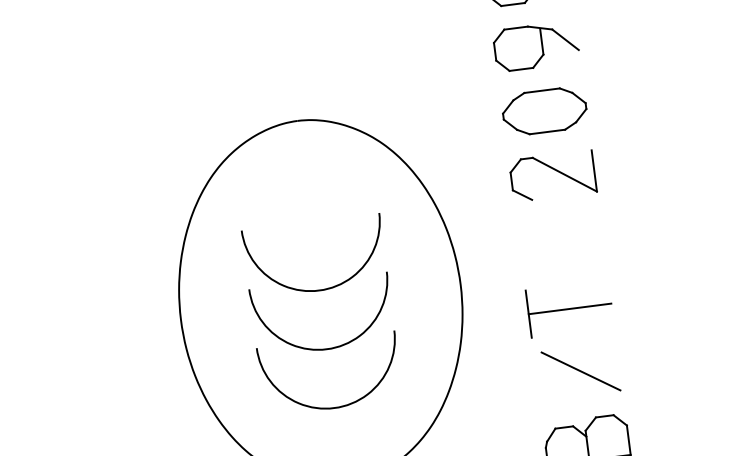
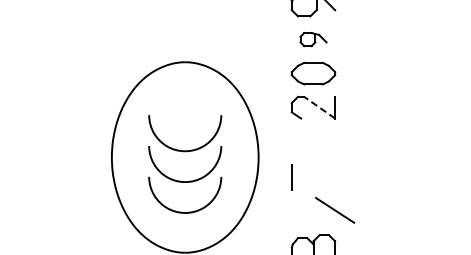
part: (536, 46) -> (313, 39), size x0.6
line: (564, 174) -> (319, 107), solid -> dashed
line: (570, 309) -> (313, 177), removed
line: (581, 371) -> (335, 210), moved

